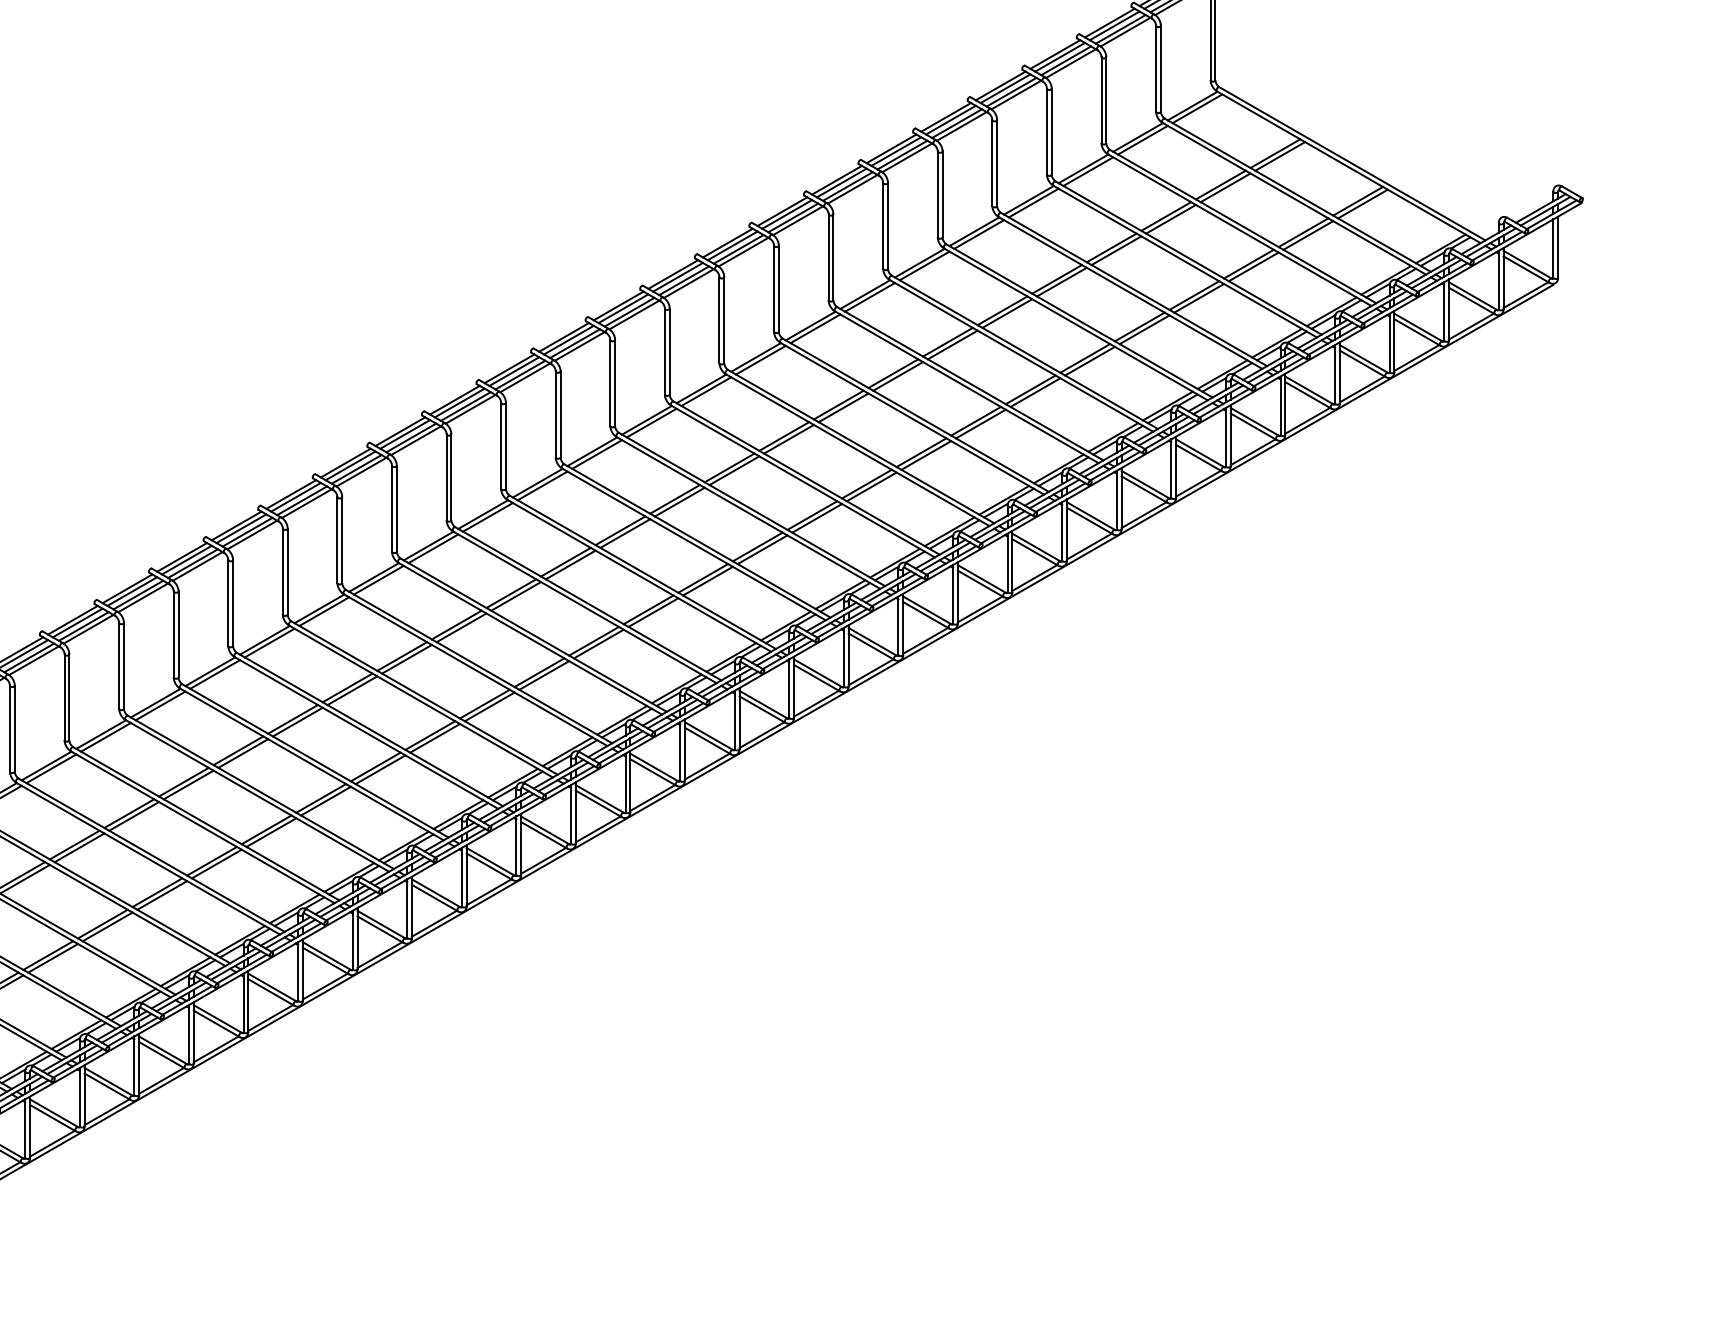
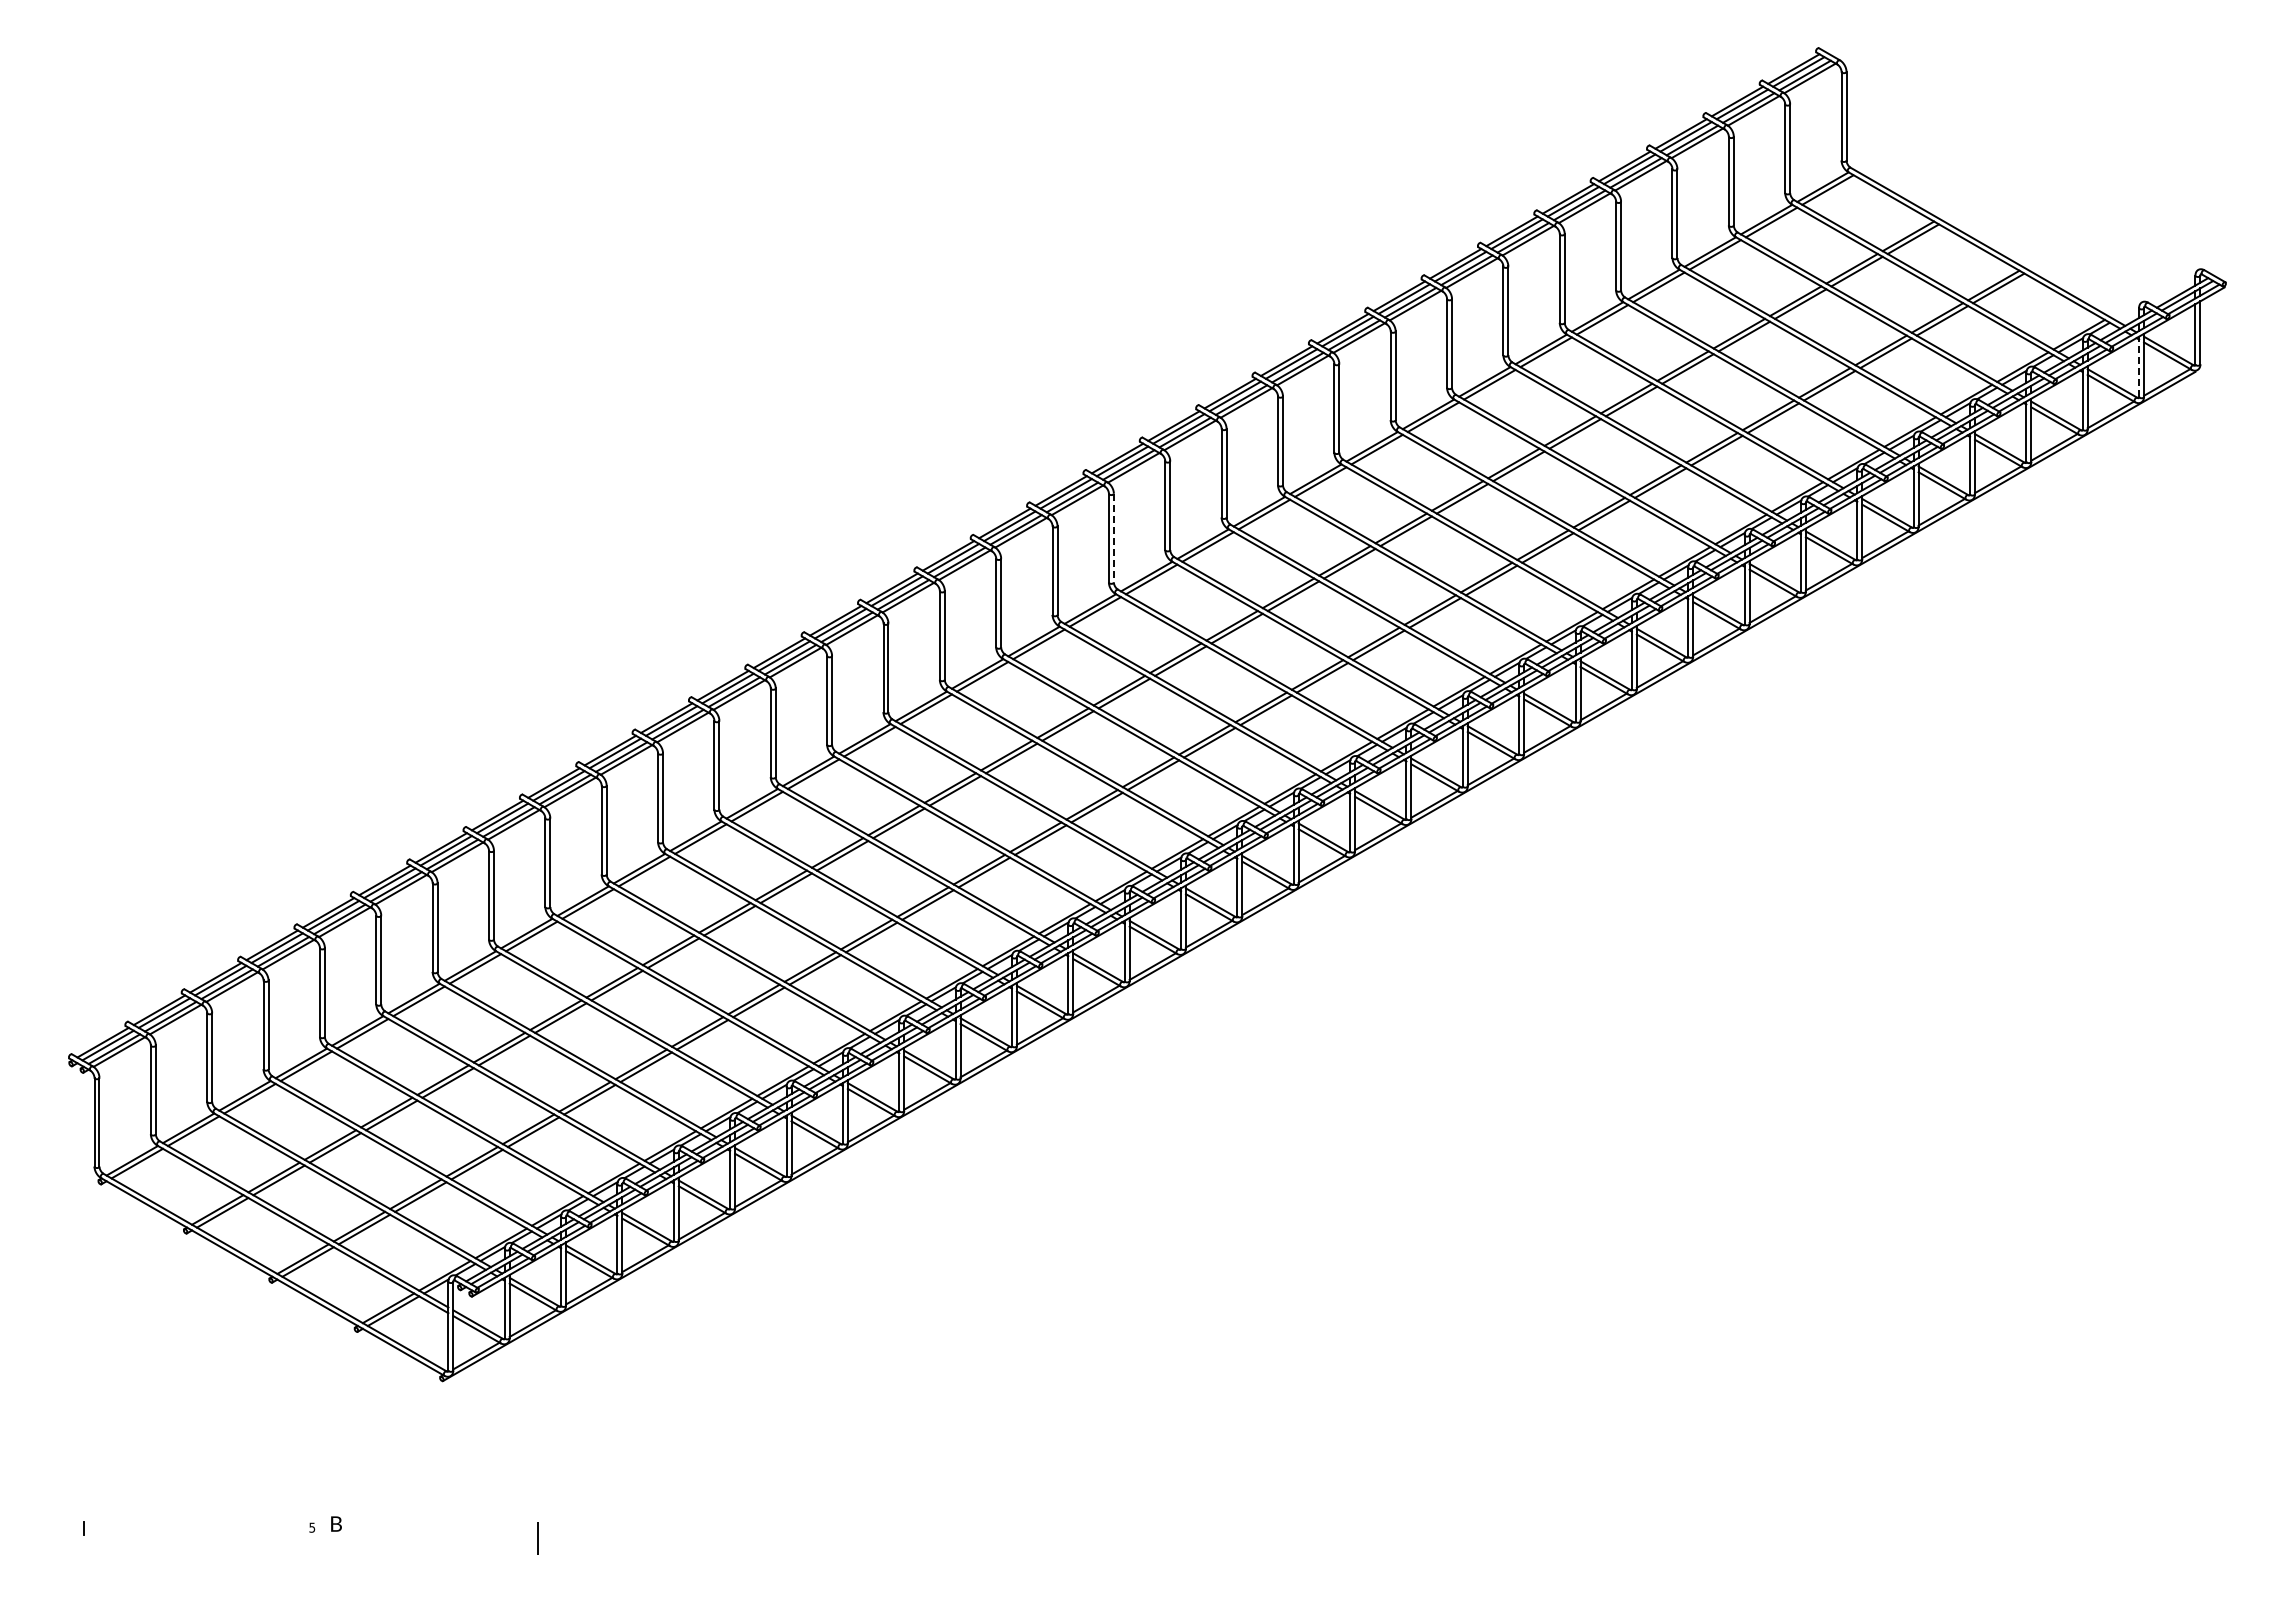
line: (1499, 279) -> (2139, 366), solid -> dashed
line: (505, 446) -> (1113, 538), solid -> dashed

